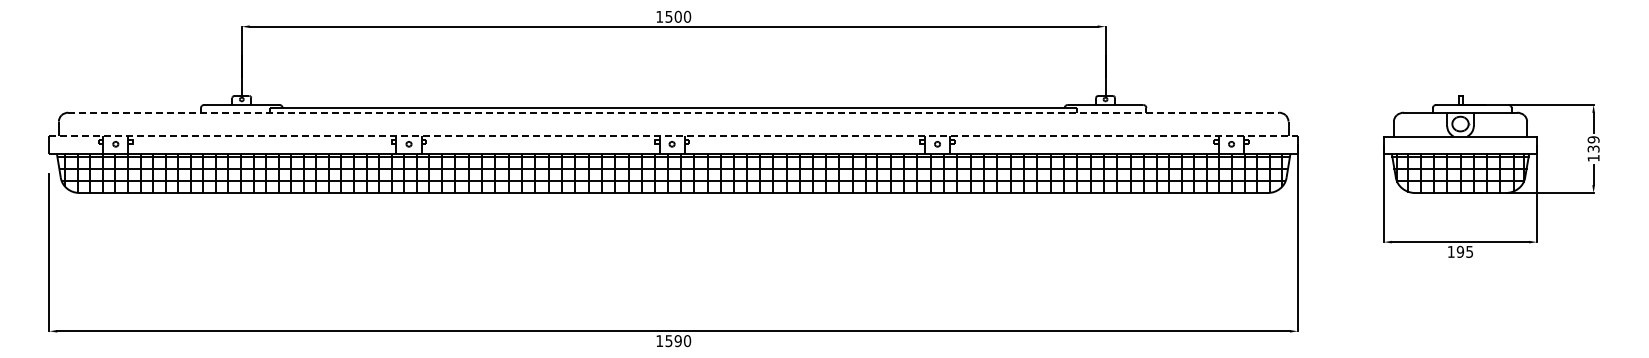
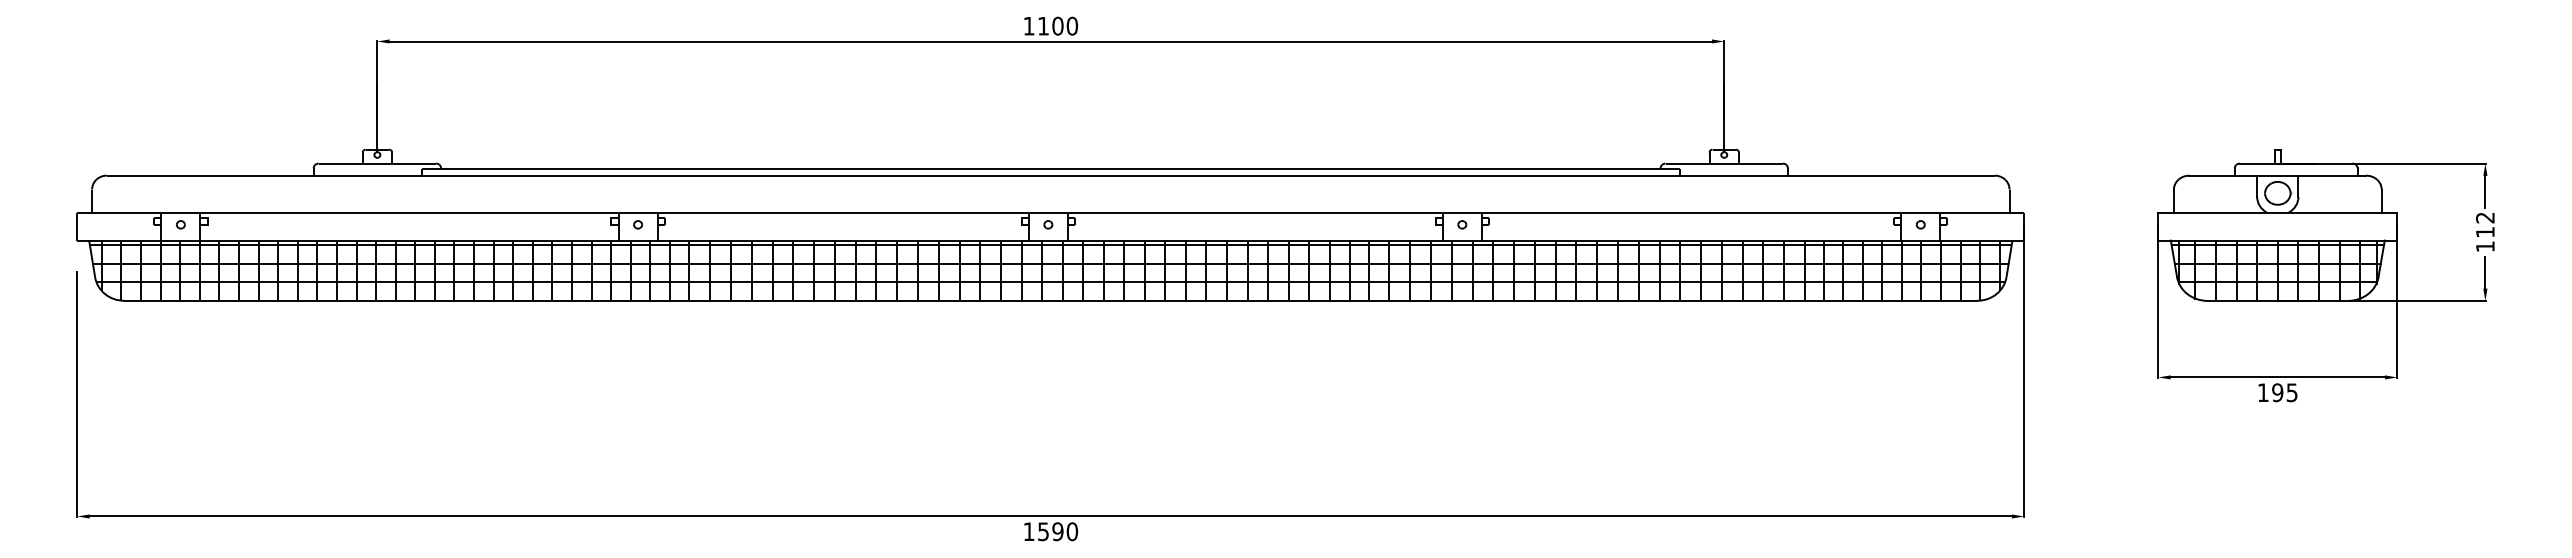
text: (668, 16) -> (1042, 25), 1500 -> 1100
line: (674, 112) -> (1052, 175), dashed -> solid
line: (674, 136) -> (1052, 212), dashed -> solid
text: (1593, 144) -> (2485, 225), 139 -> 112

